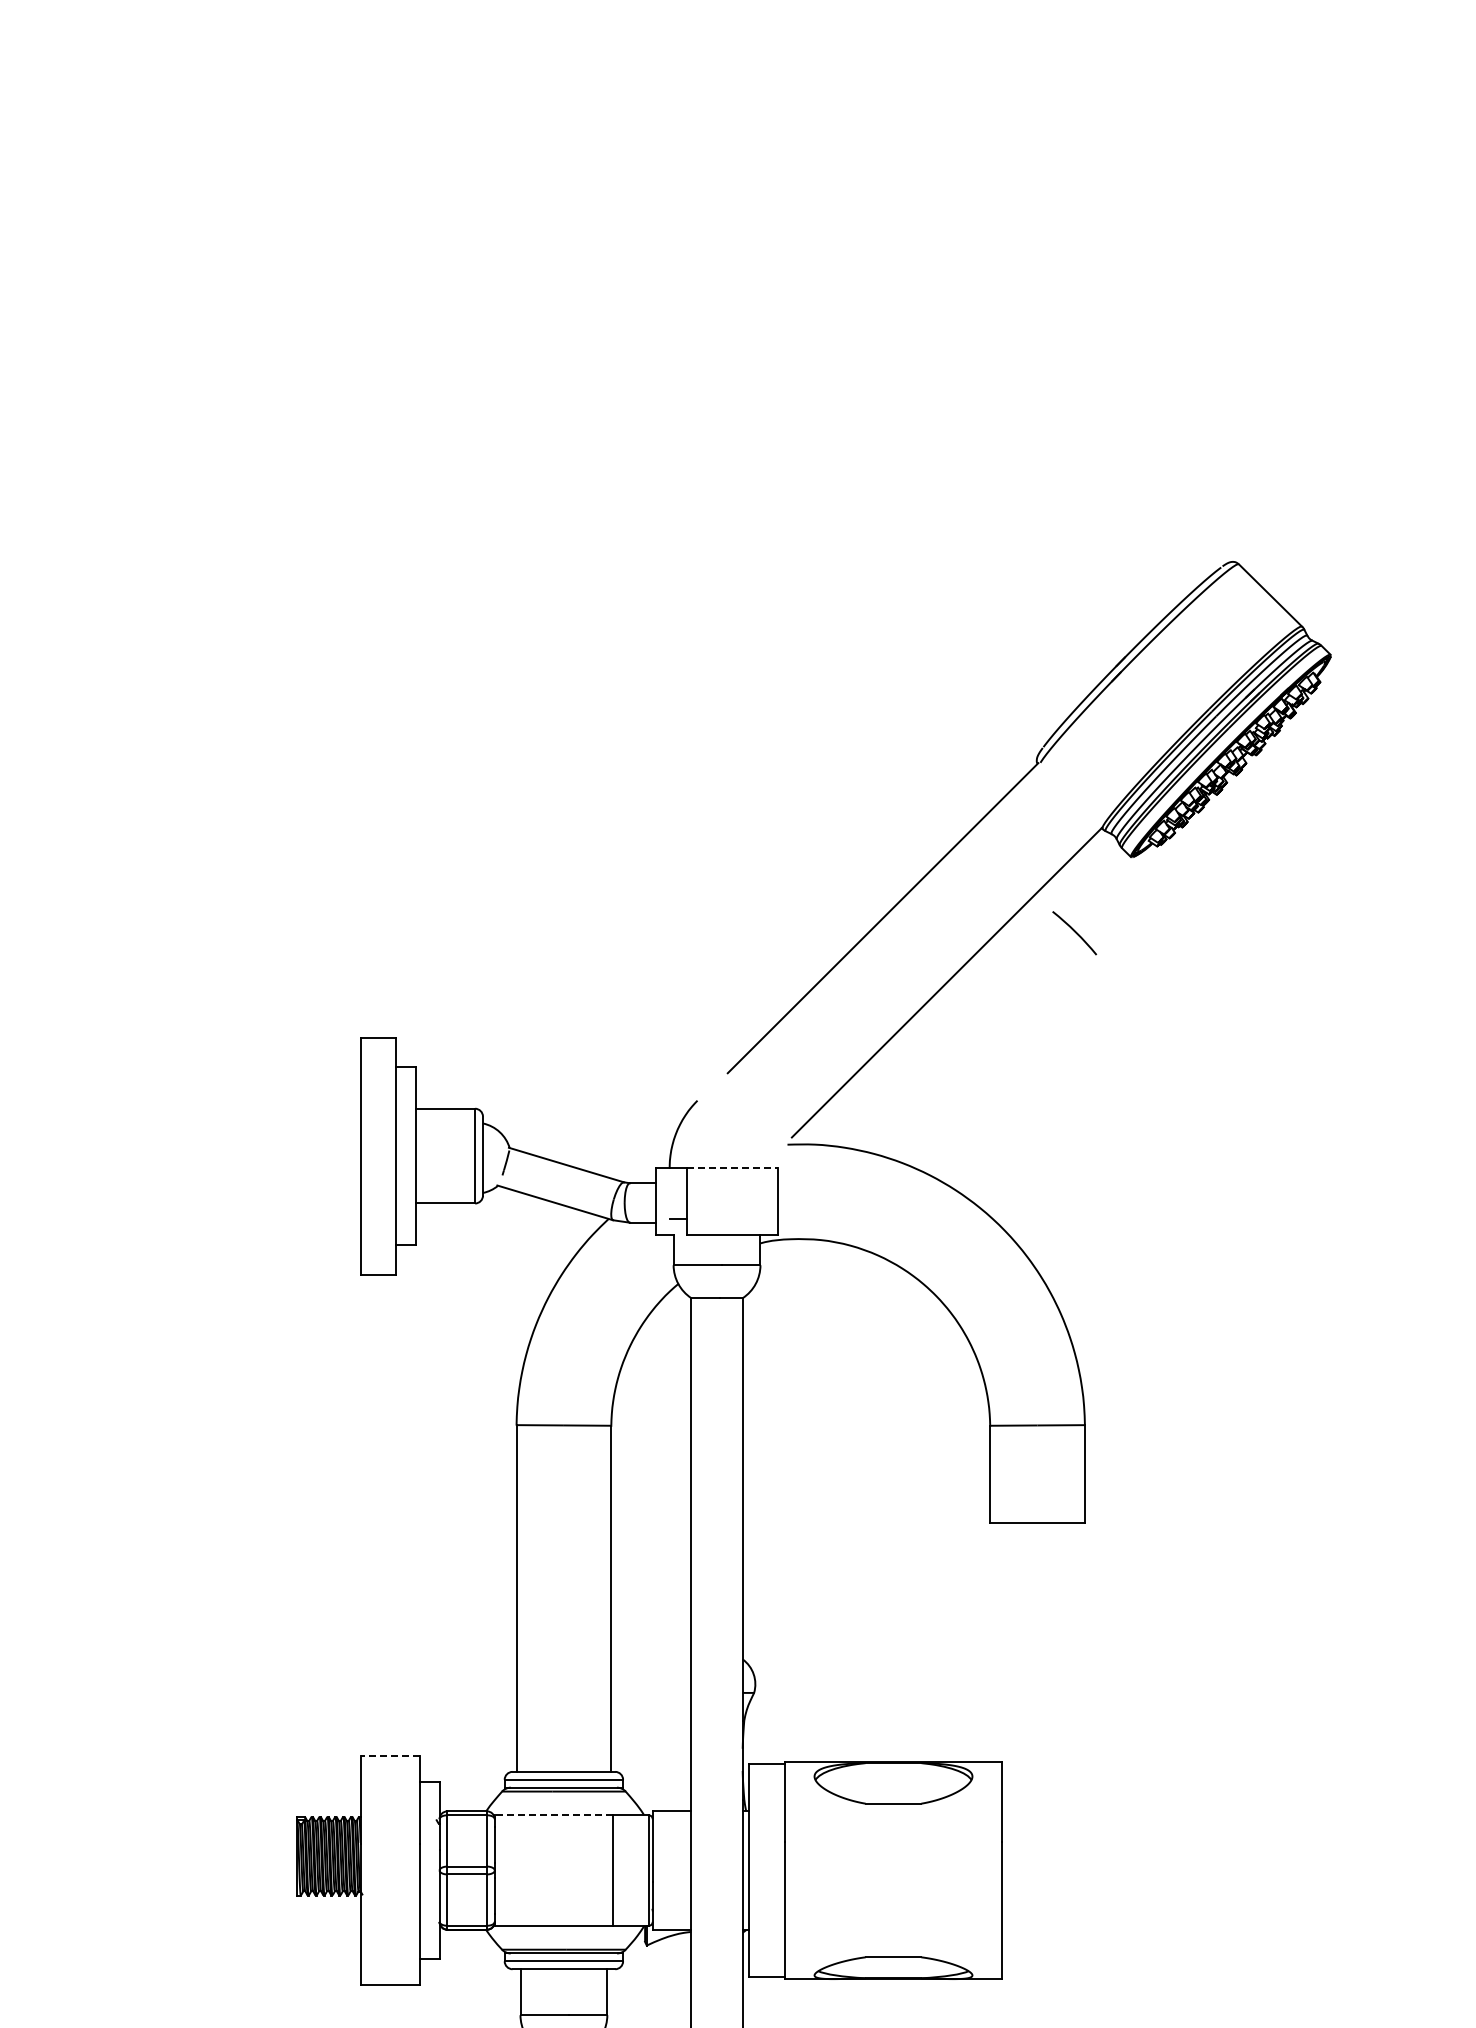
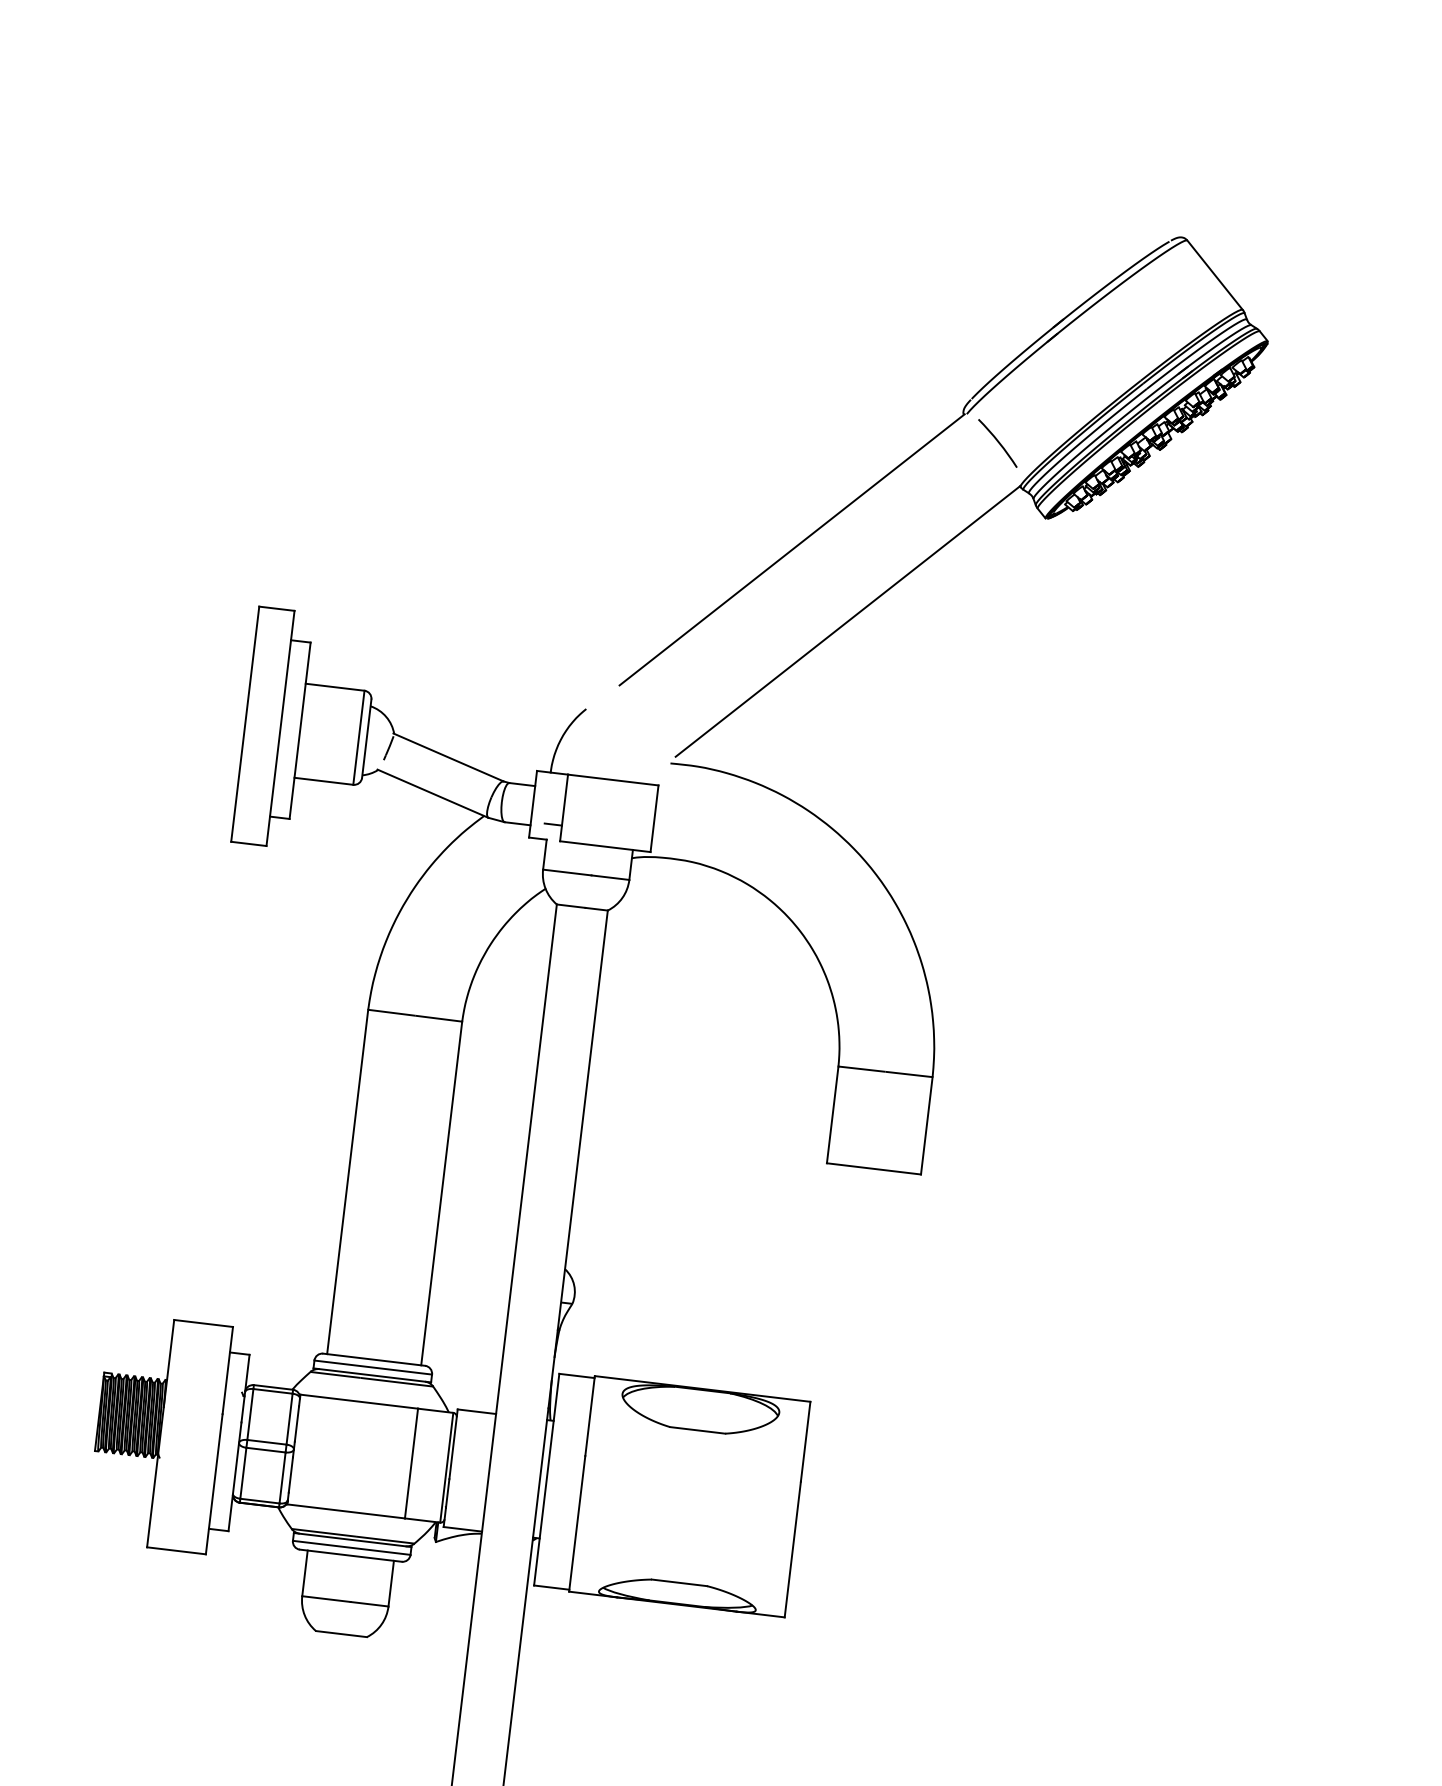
arc: (1074, 932) -> (997, 442), moved
line: (732, 1167) -> (613, 779), dashed -> solid
line: (390, 1756) -> (203, 1323), dashed -> solid
line: (553, 1815) -> (358, 1401), dashed -> solid

